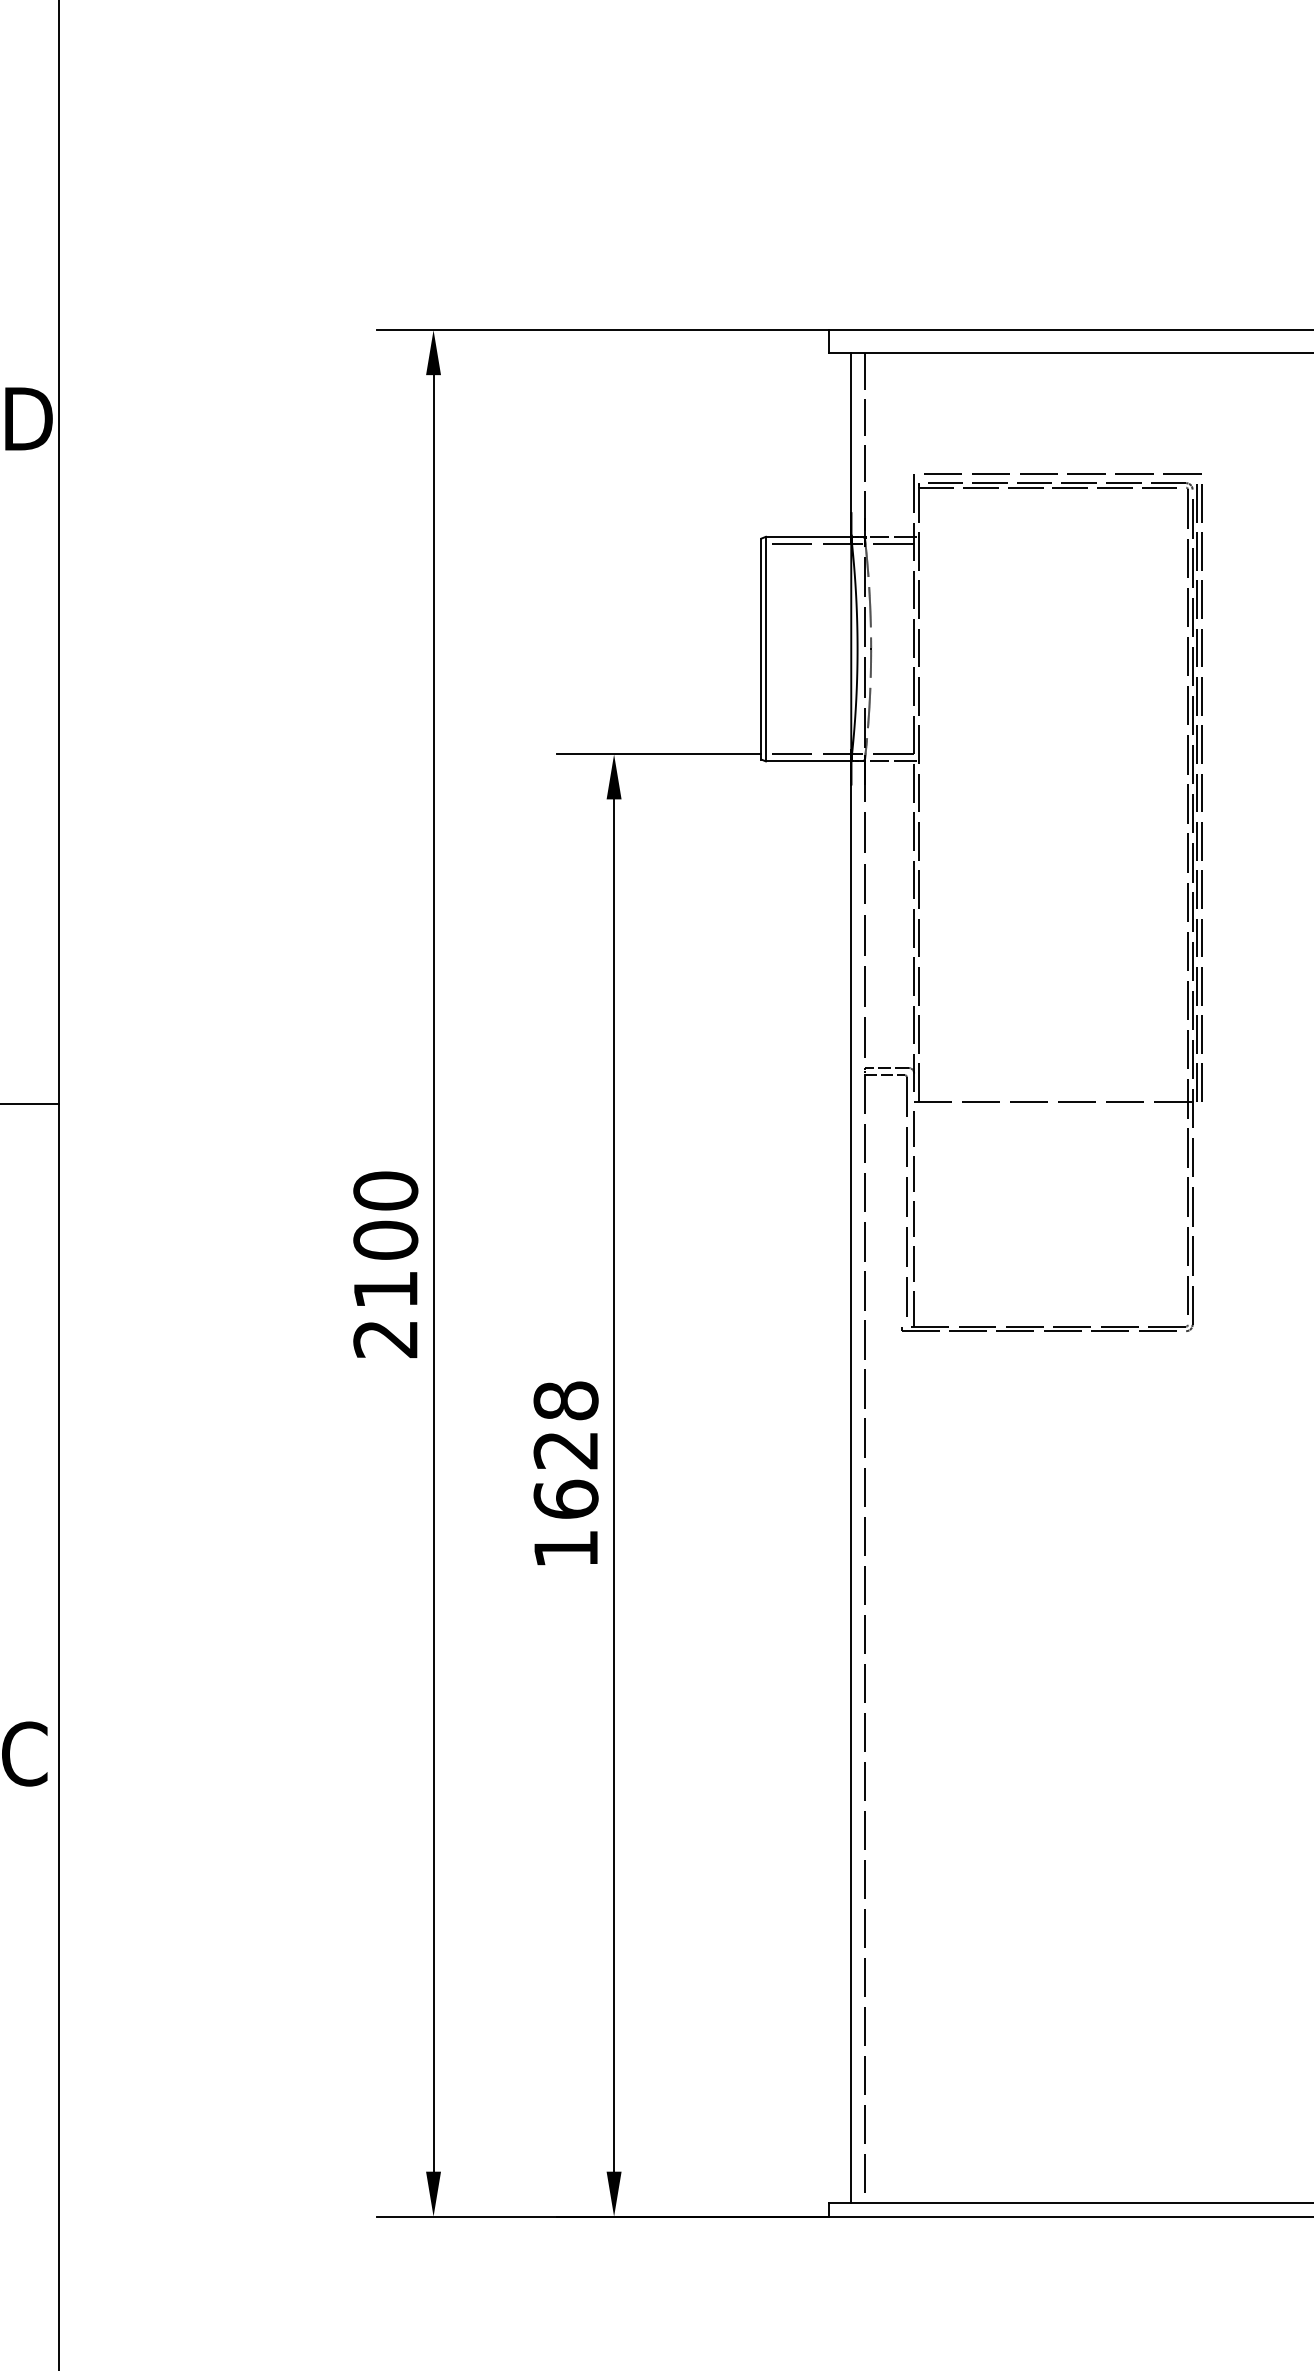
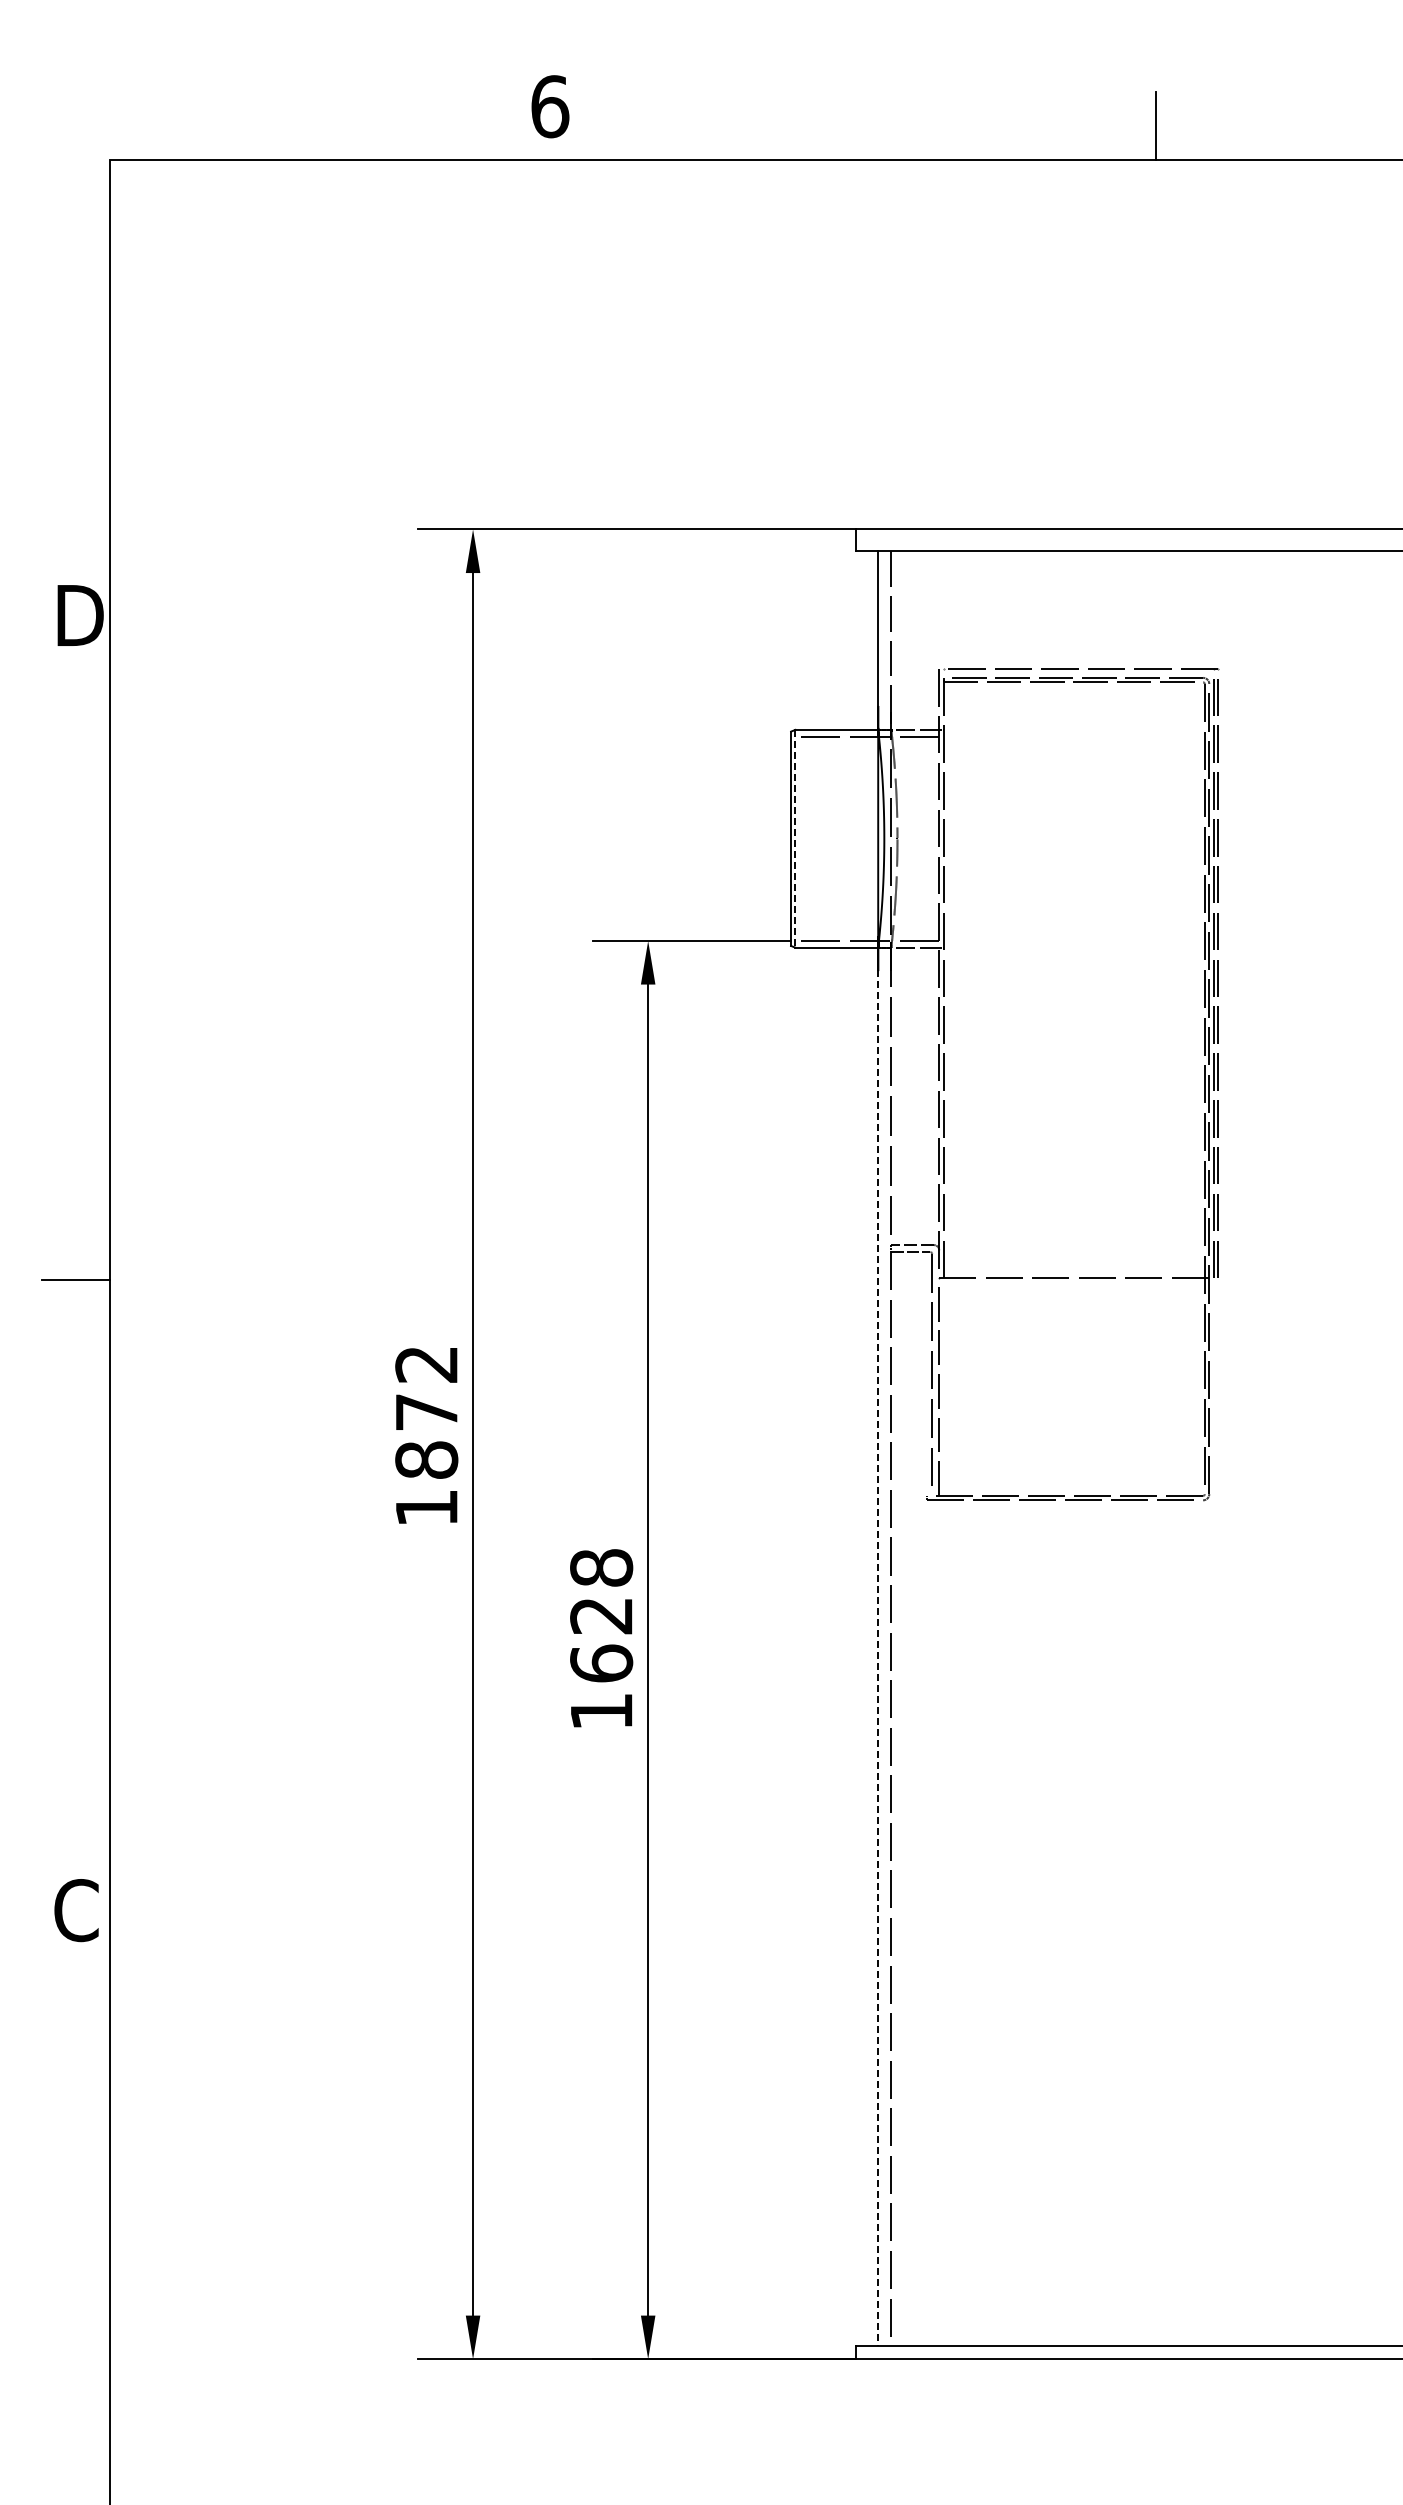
line: (765, 648) -> (795, 838), solid -> dashed
text: (385, 1264) -> (426, 1435), 2100 -> 1872
line: (851, 1482) -> (878, 1647), solid -> dashed

